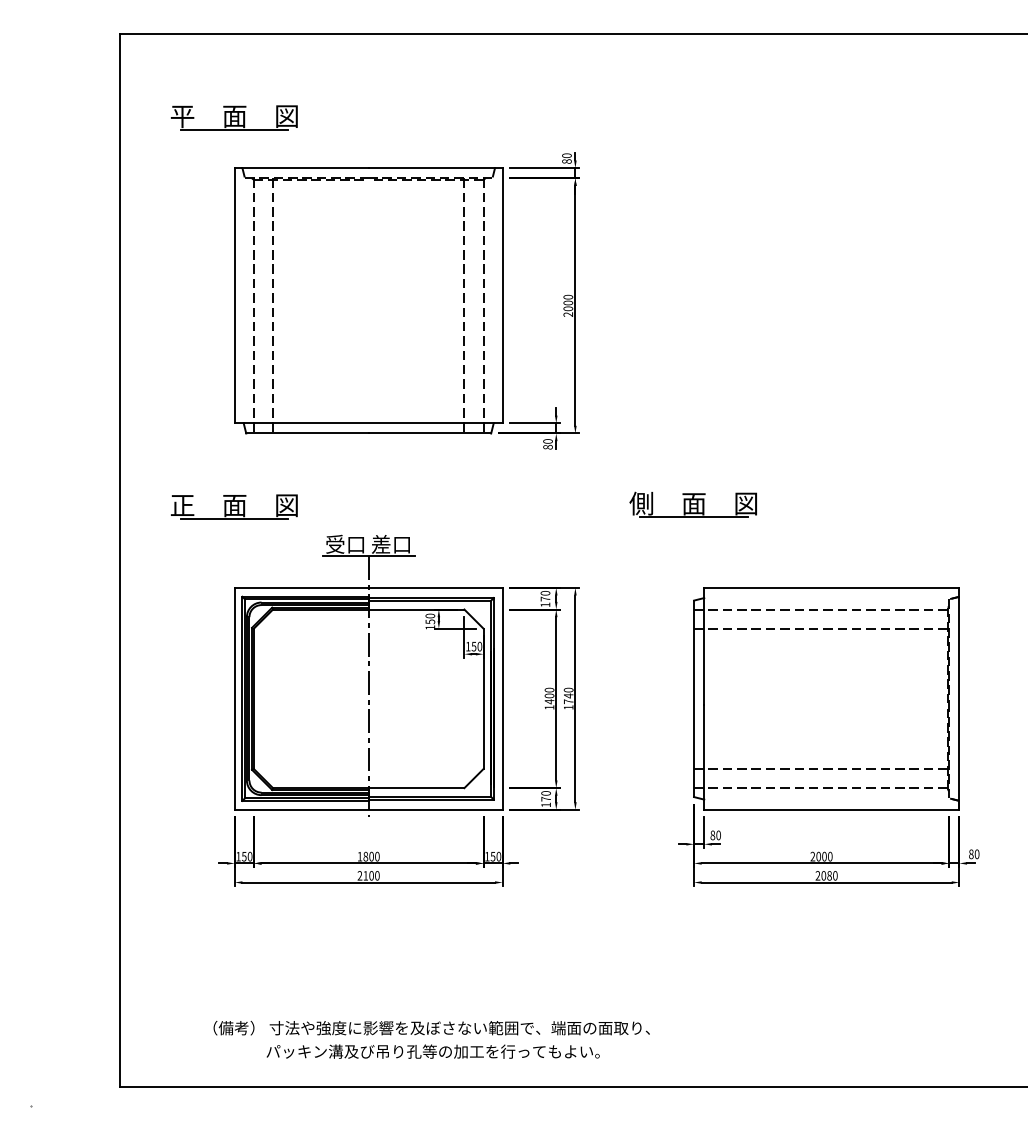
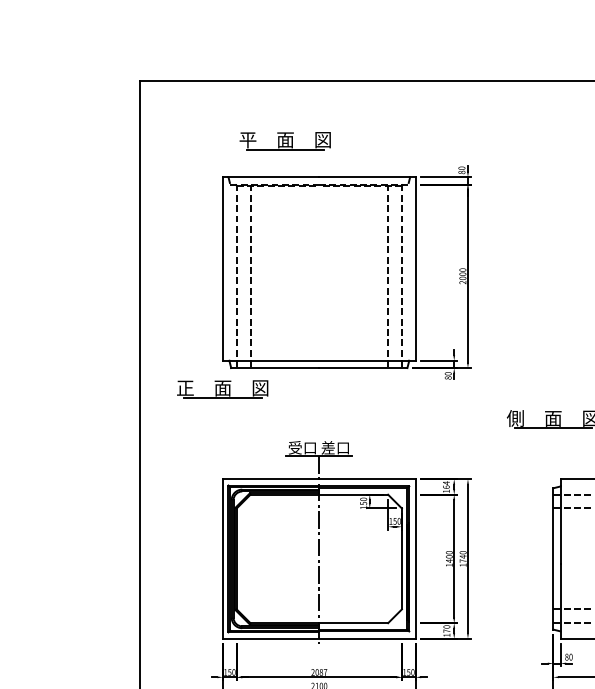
part: (234, 117) -> (285, 140), moved
part: (234, 506) -> (222, 388), moved
text: (545, 595) -> (446, 484), 170 -> 164
text: (368, 856) -> (319, 672), 1800 -> 2087

